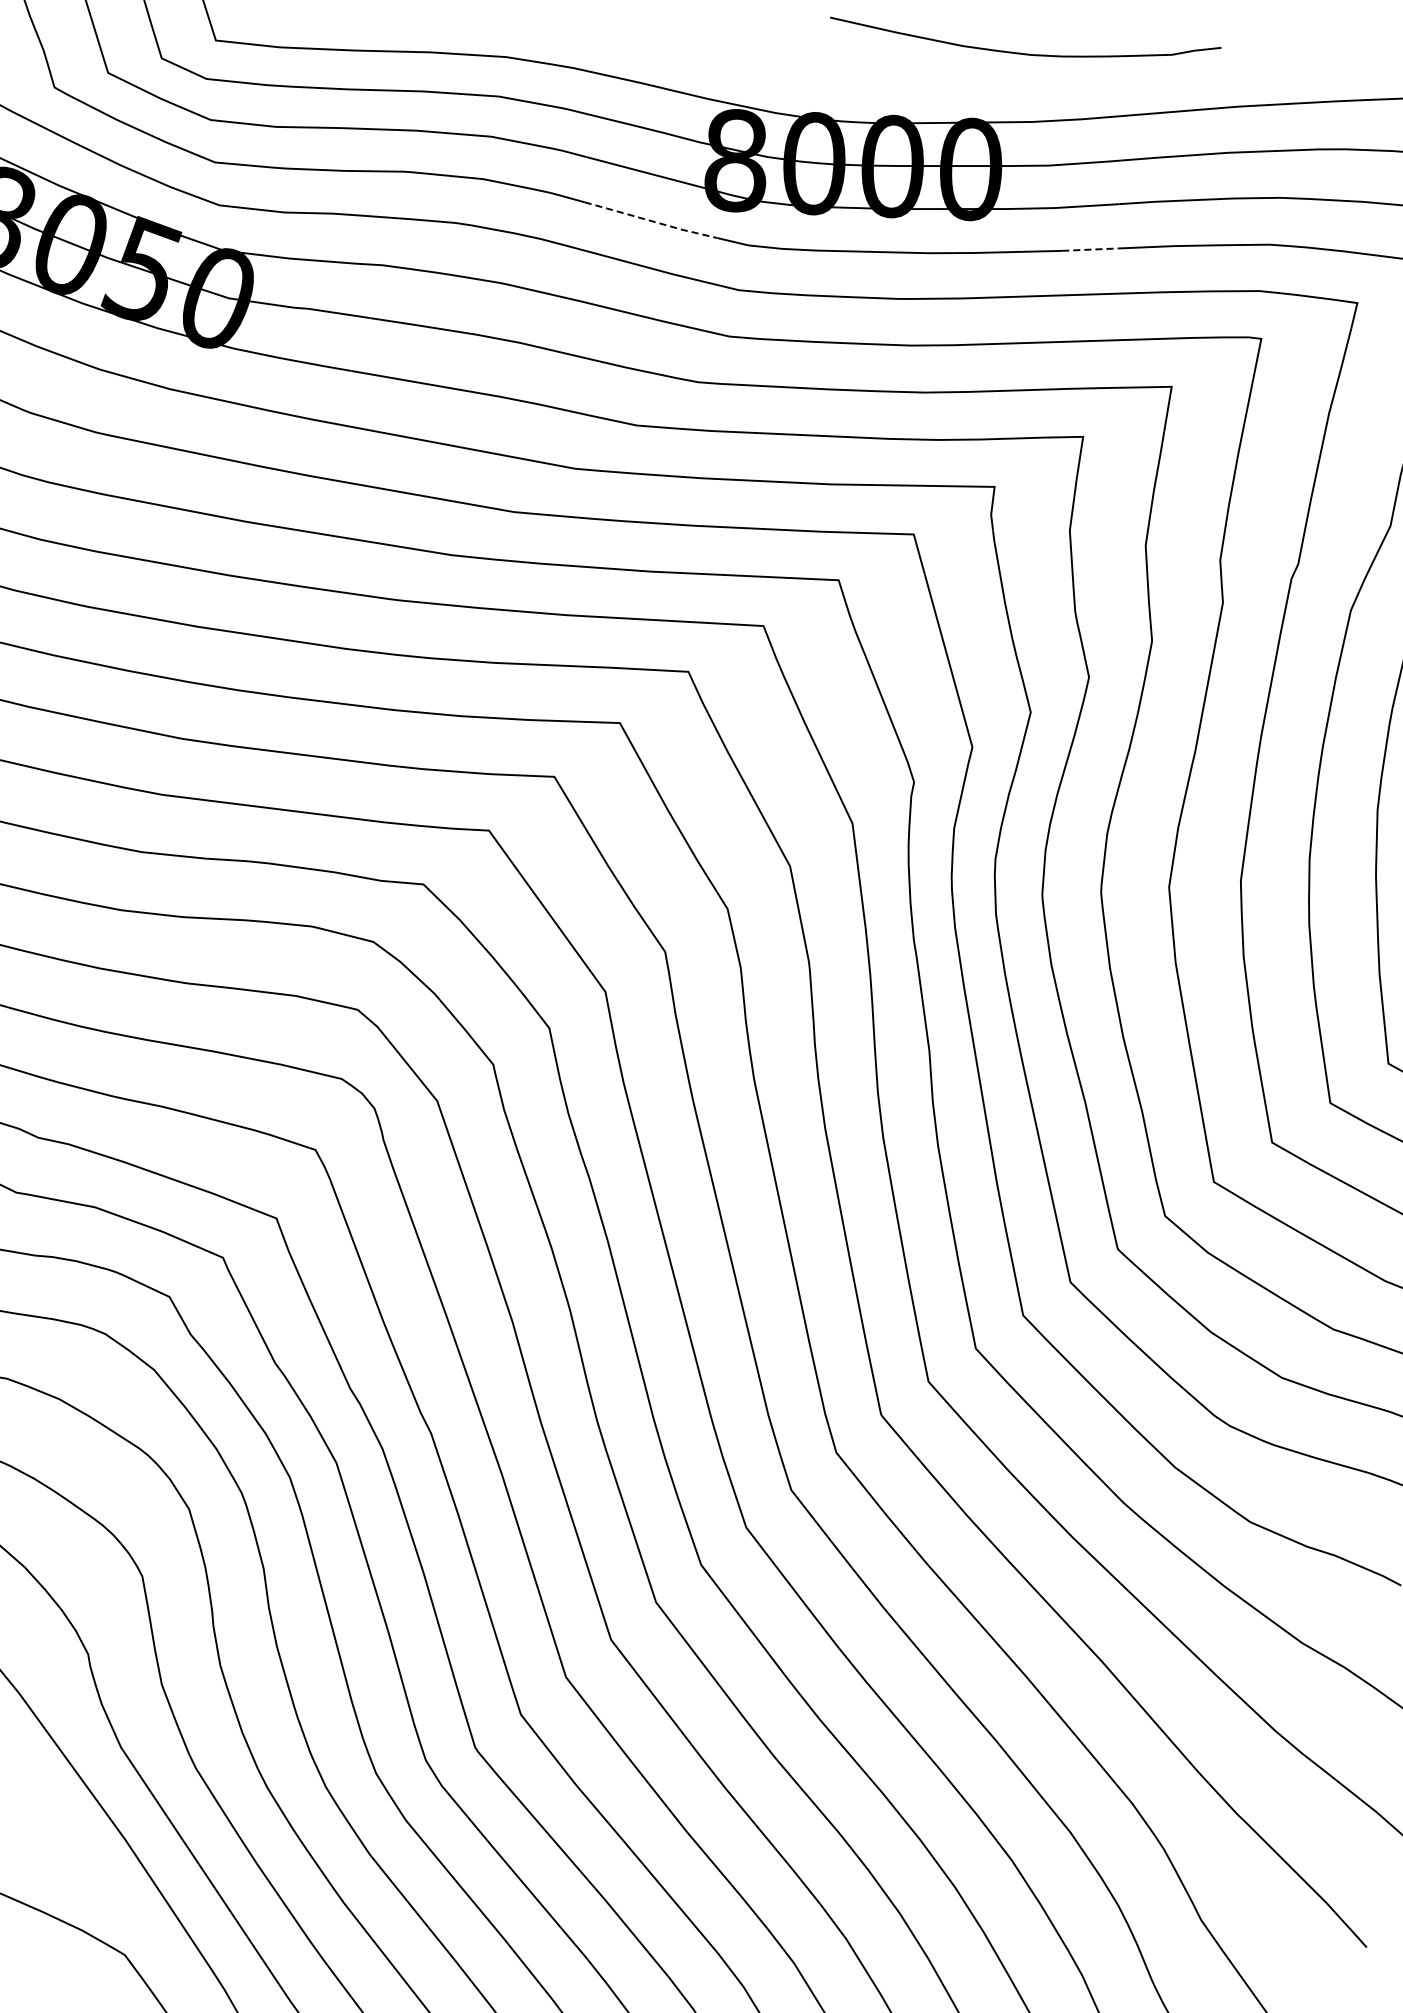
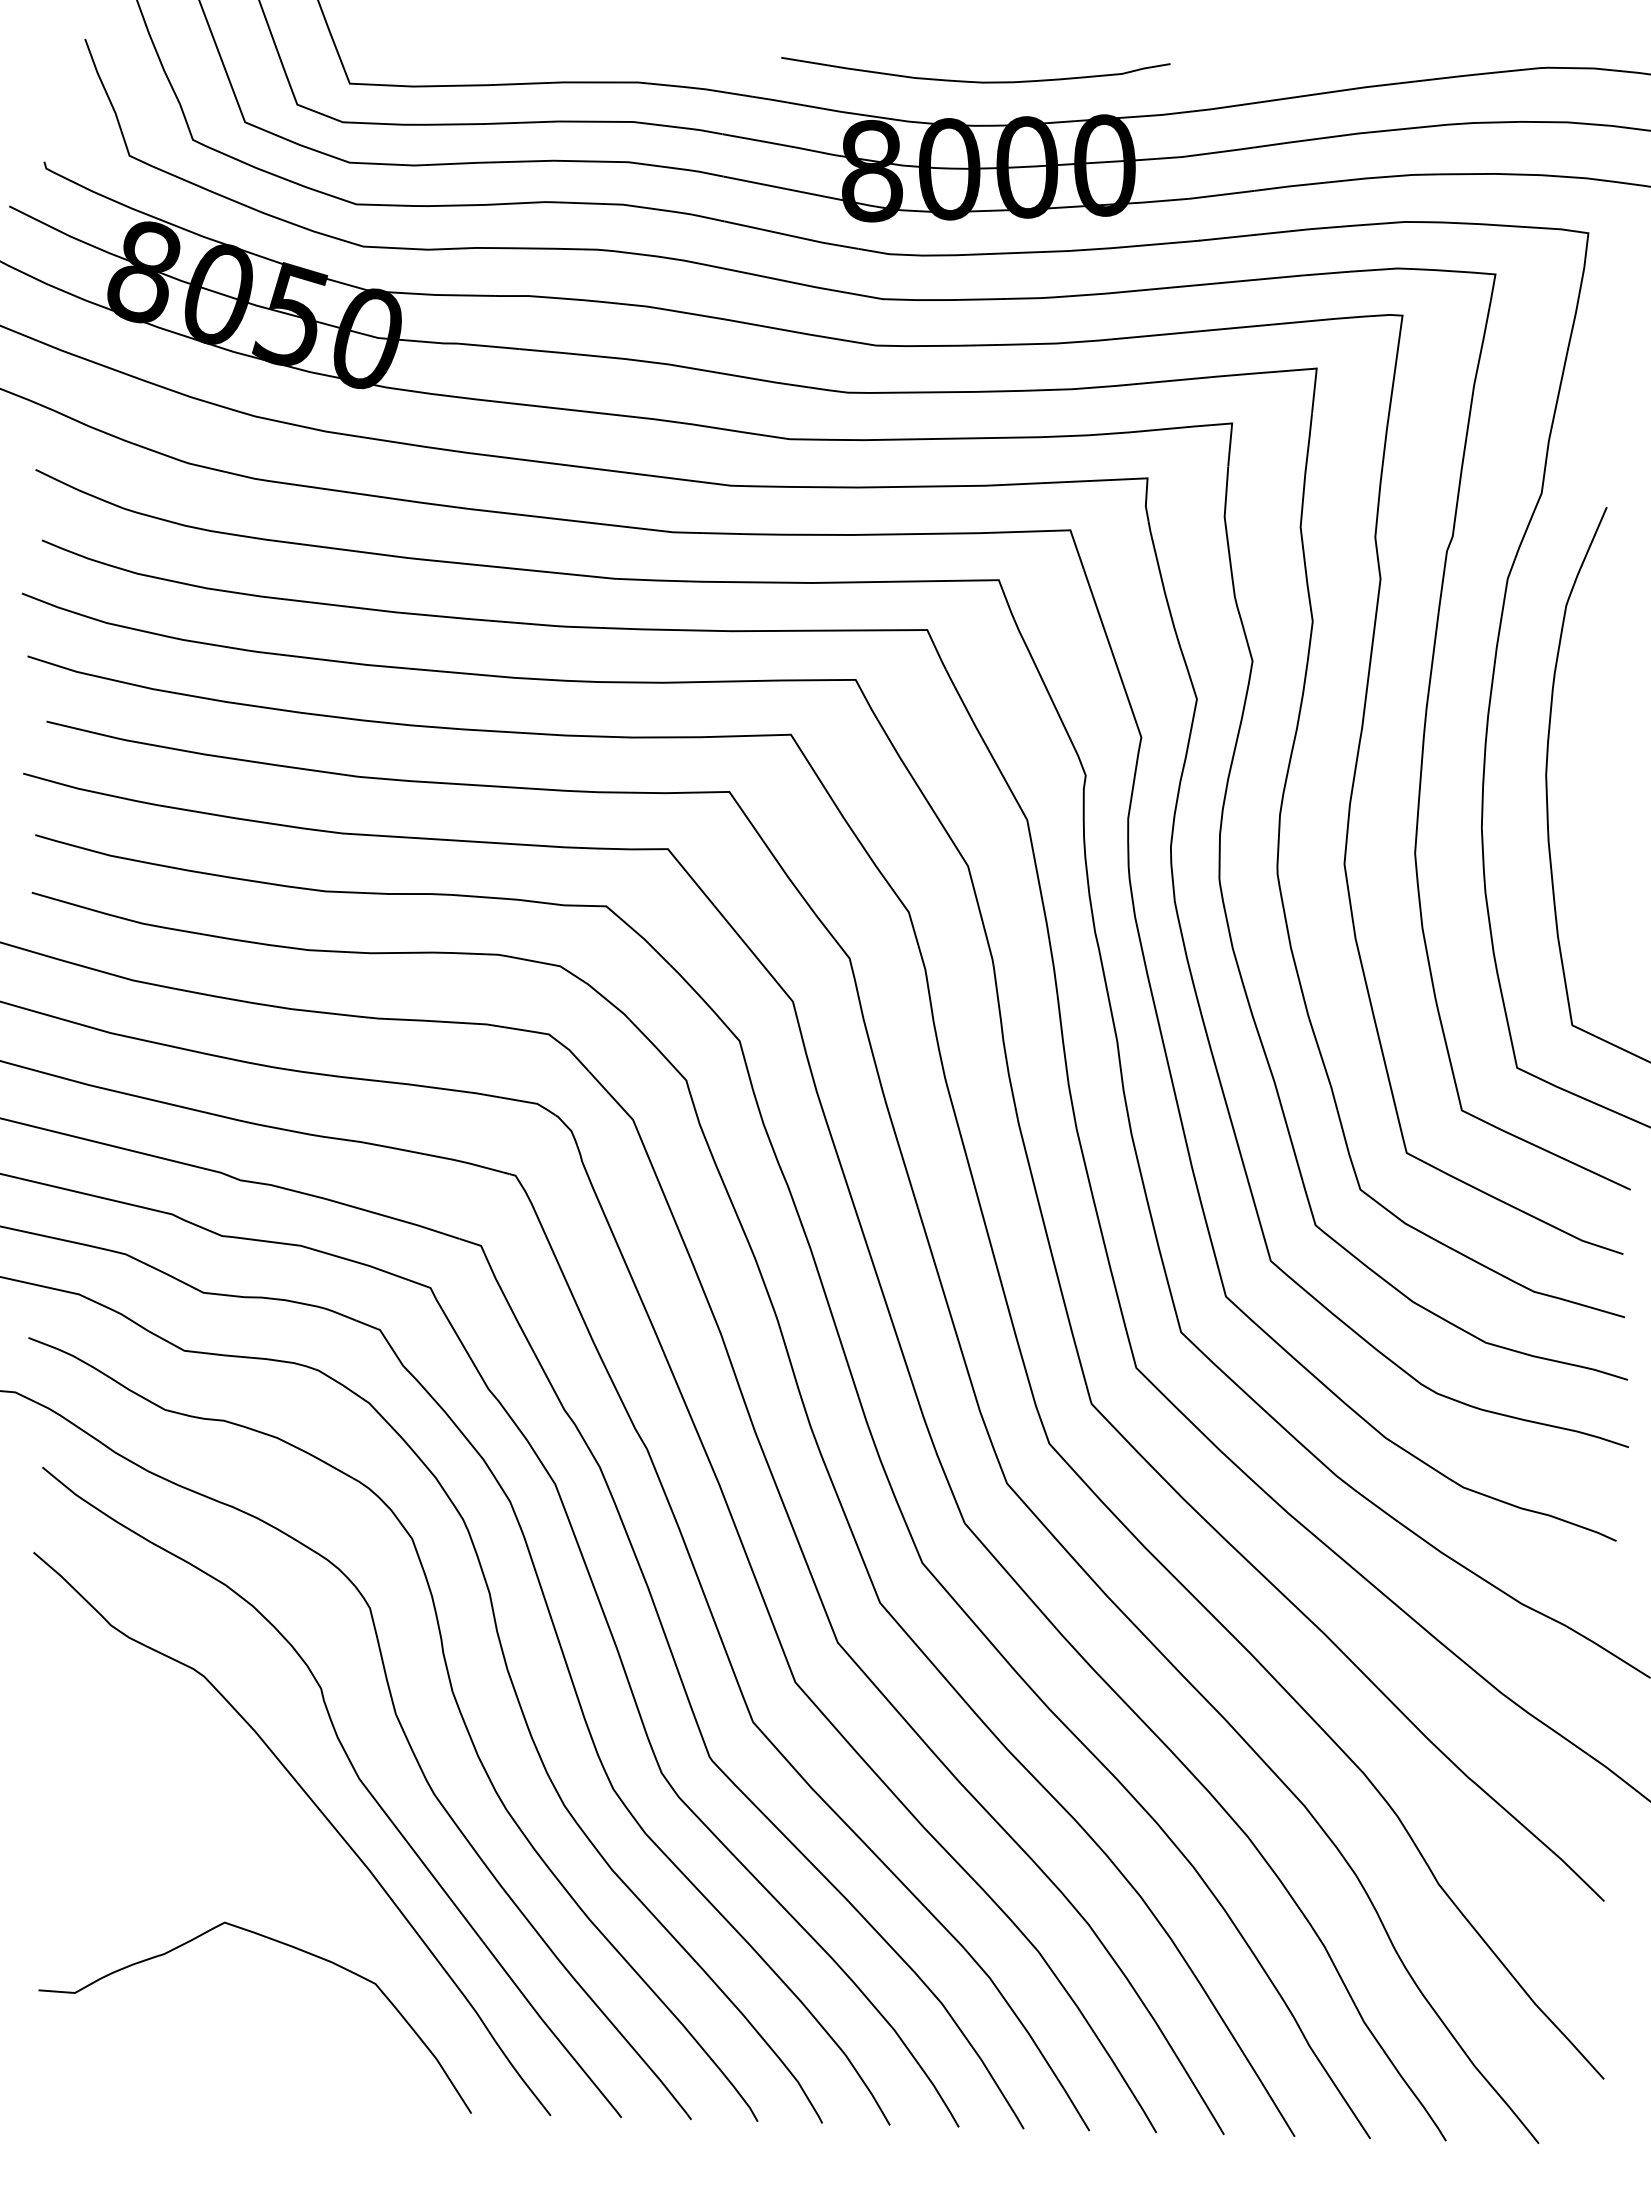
curve: (1024, 53) -> (975, 81), moved
line: (651, 220) -> (791, 235), dashed -> solid
line: (1089, 249) -> (1227, 237), dashed -> solid

